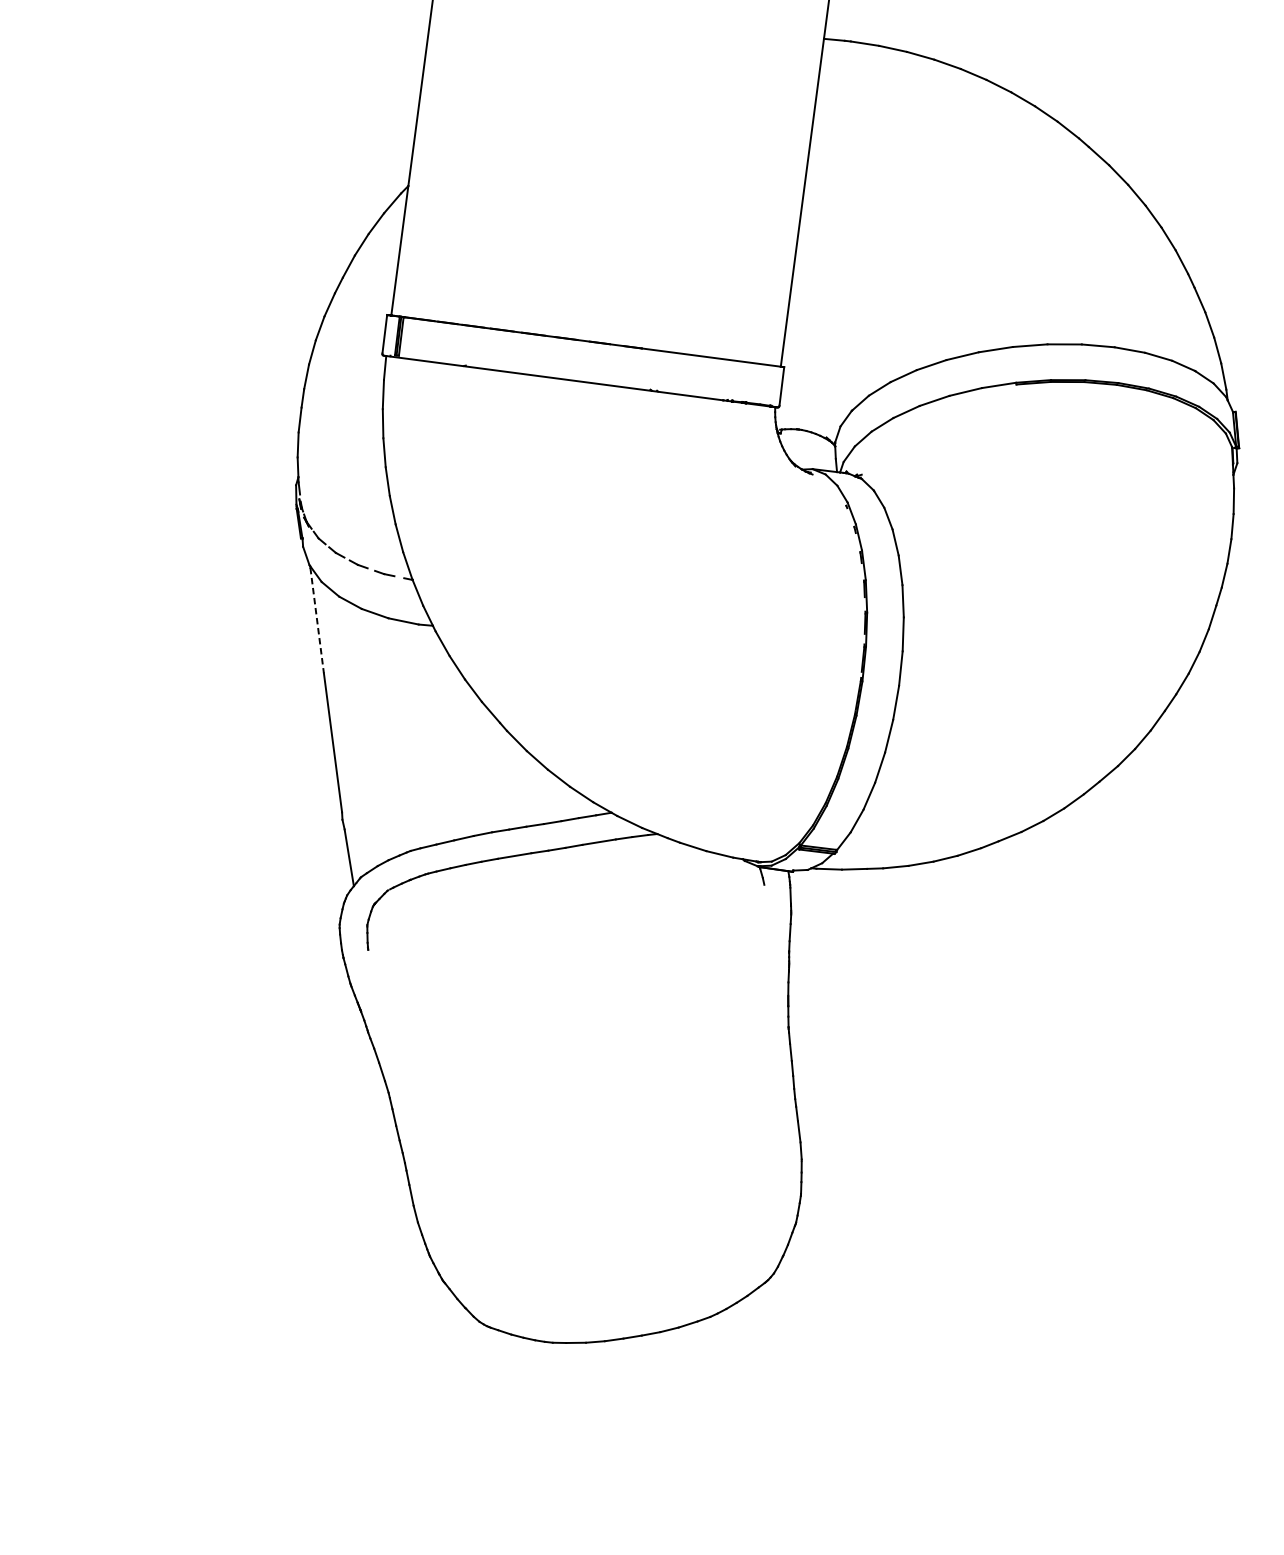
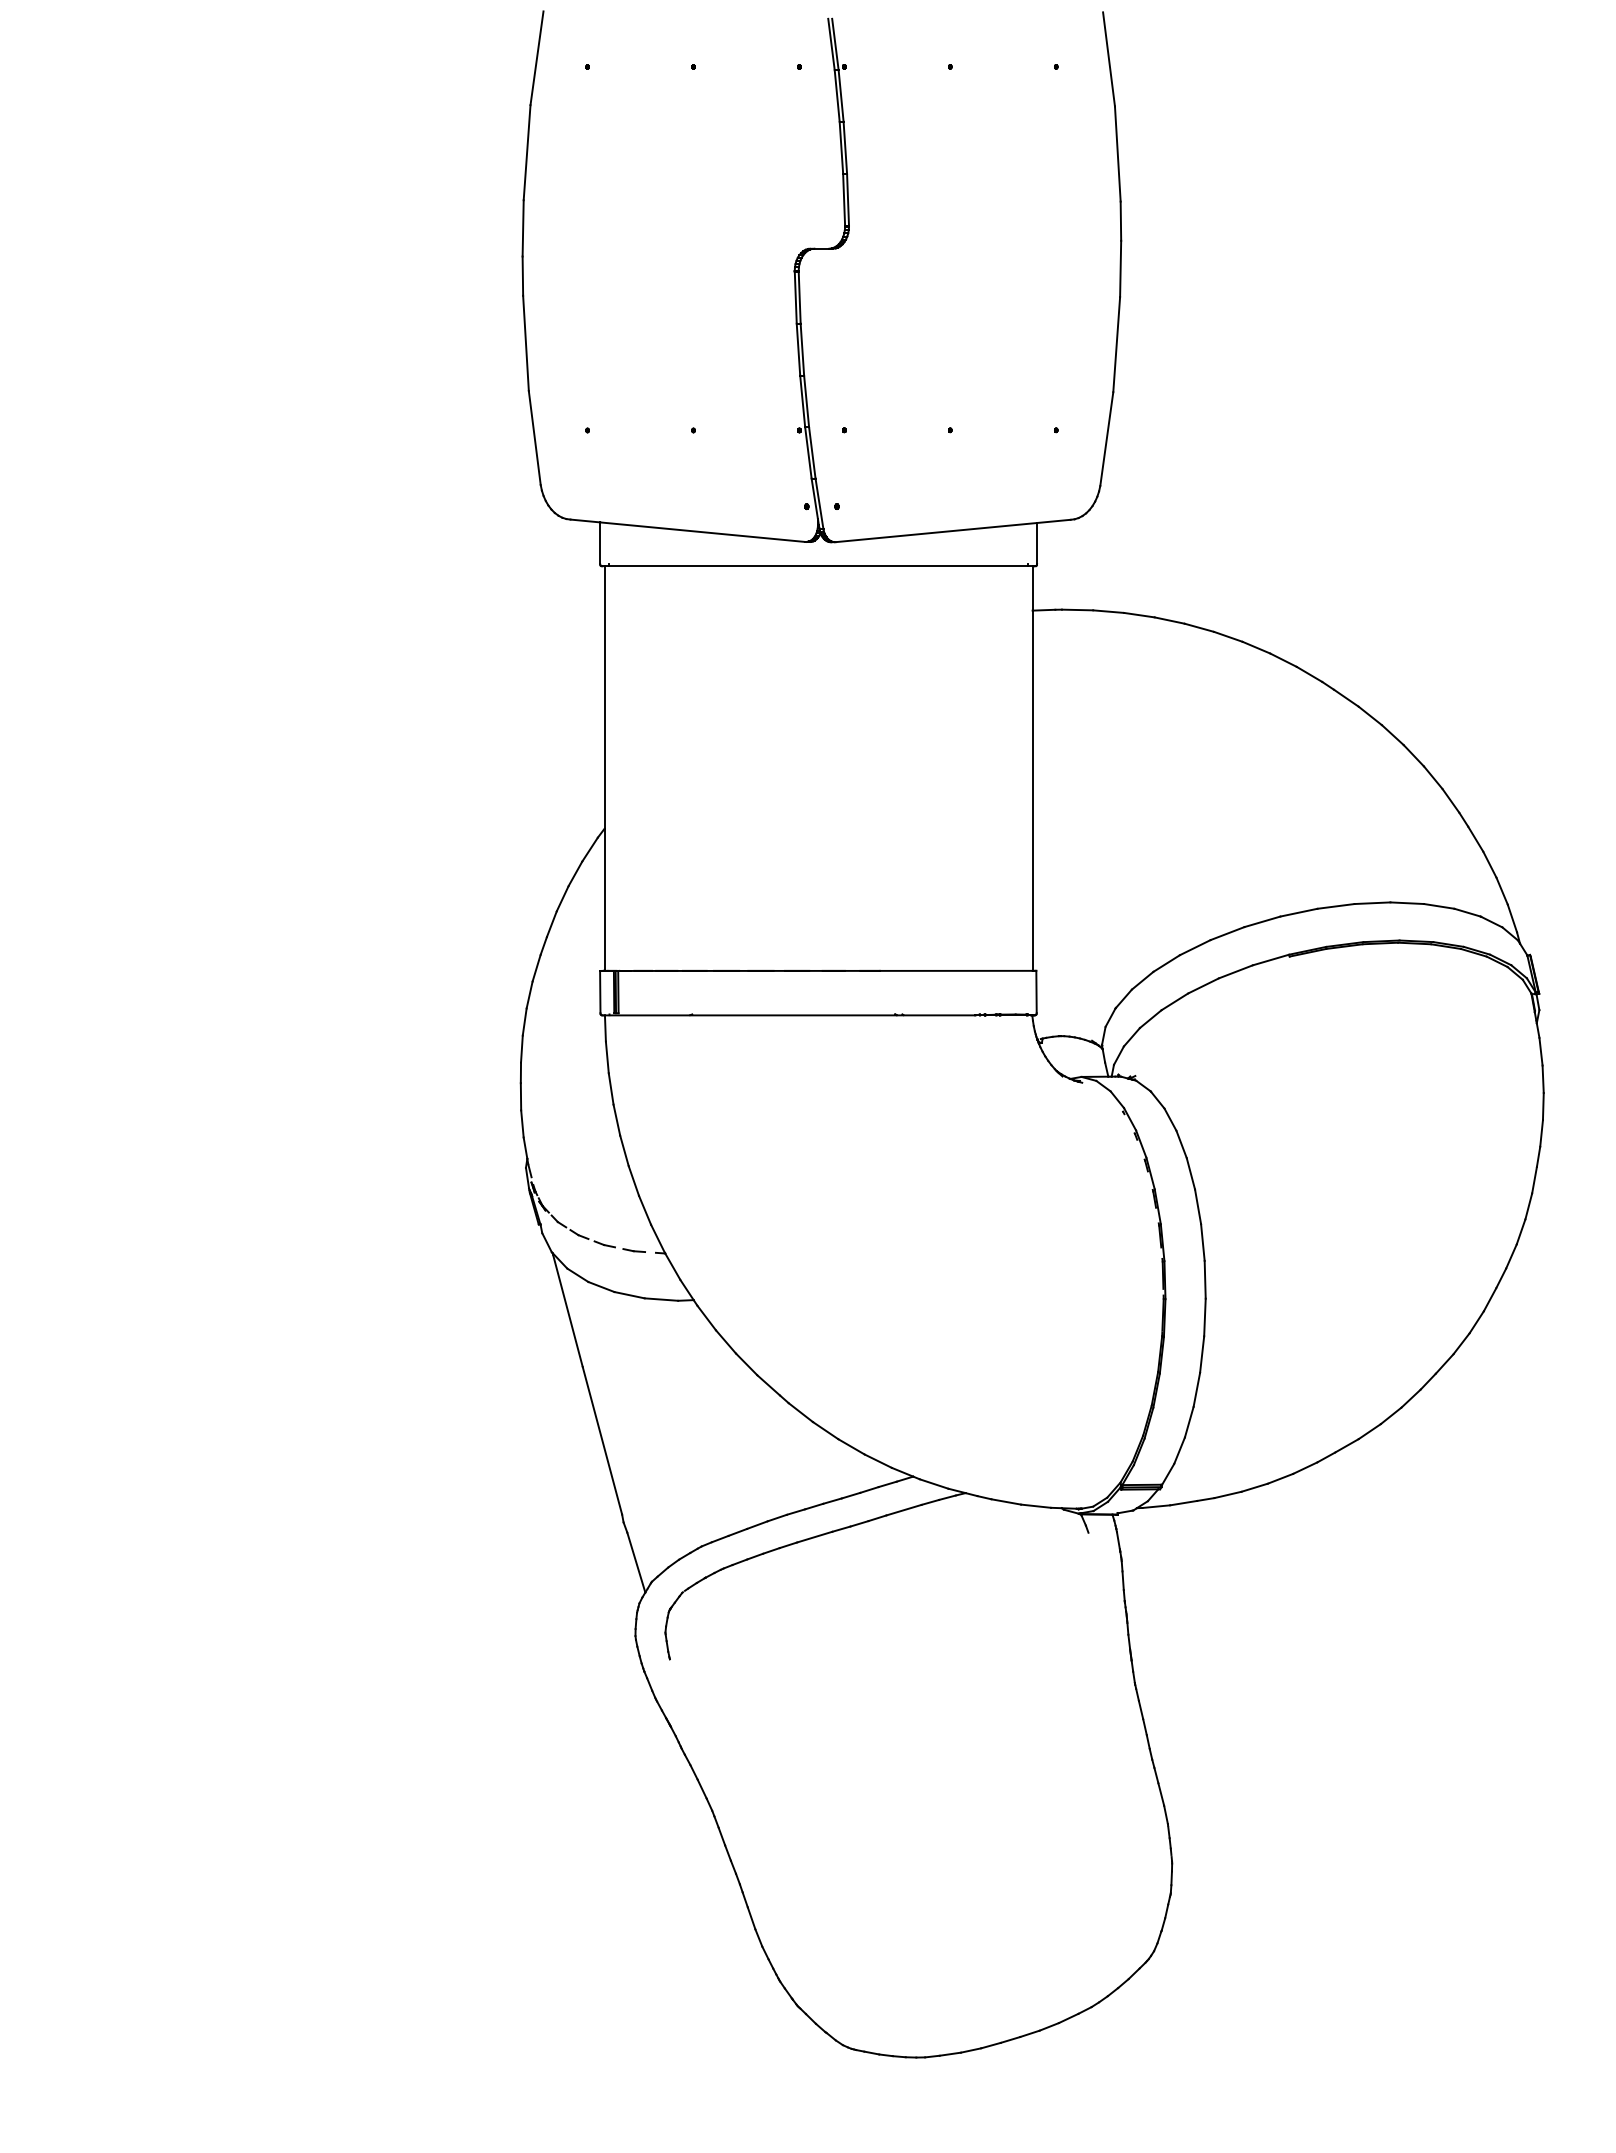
line: (316, 621) -> (567, 1311), dashed -> solid

